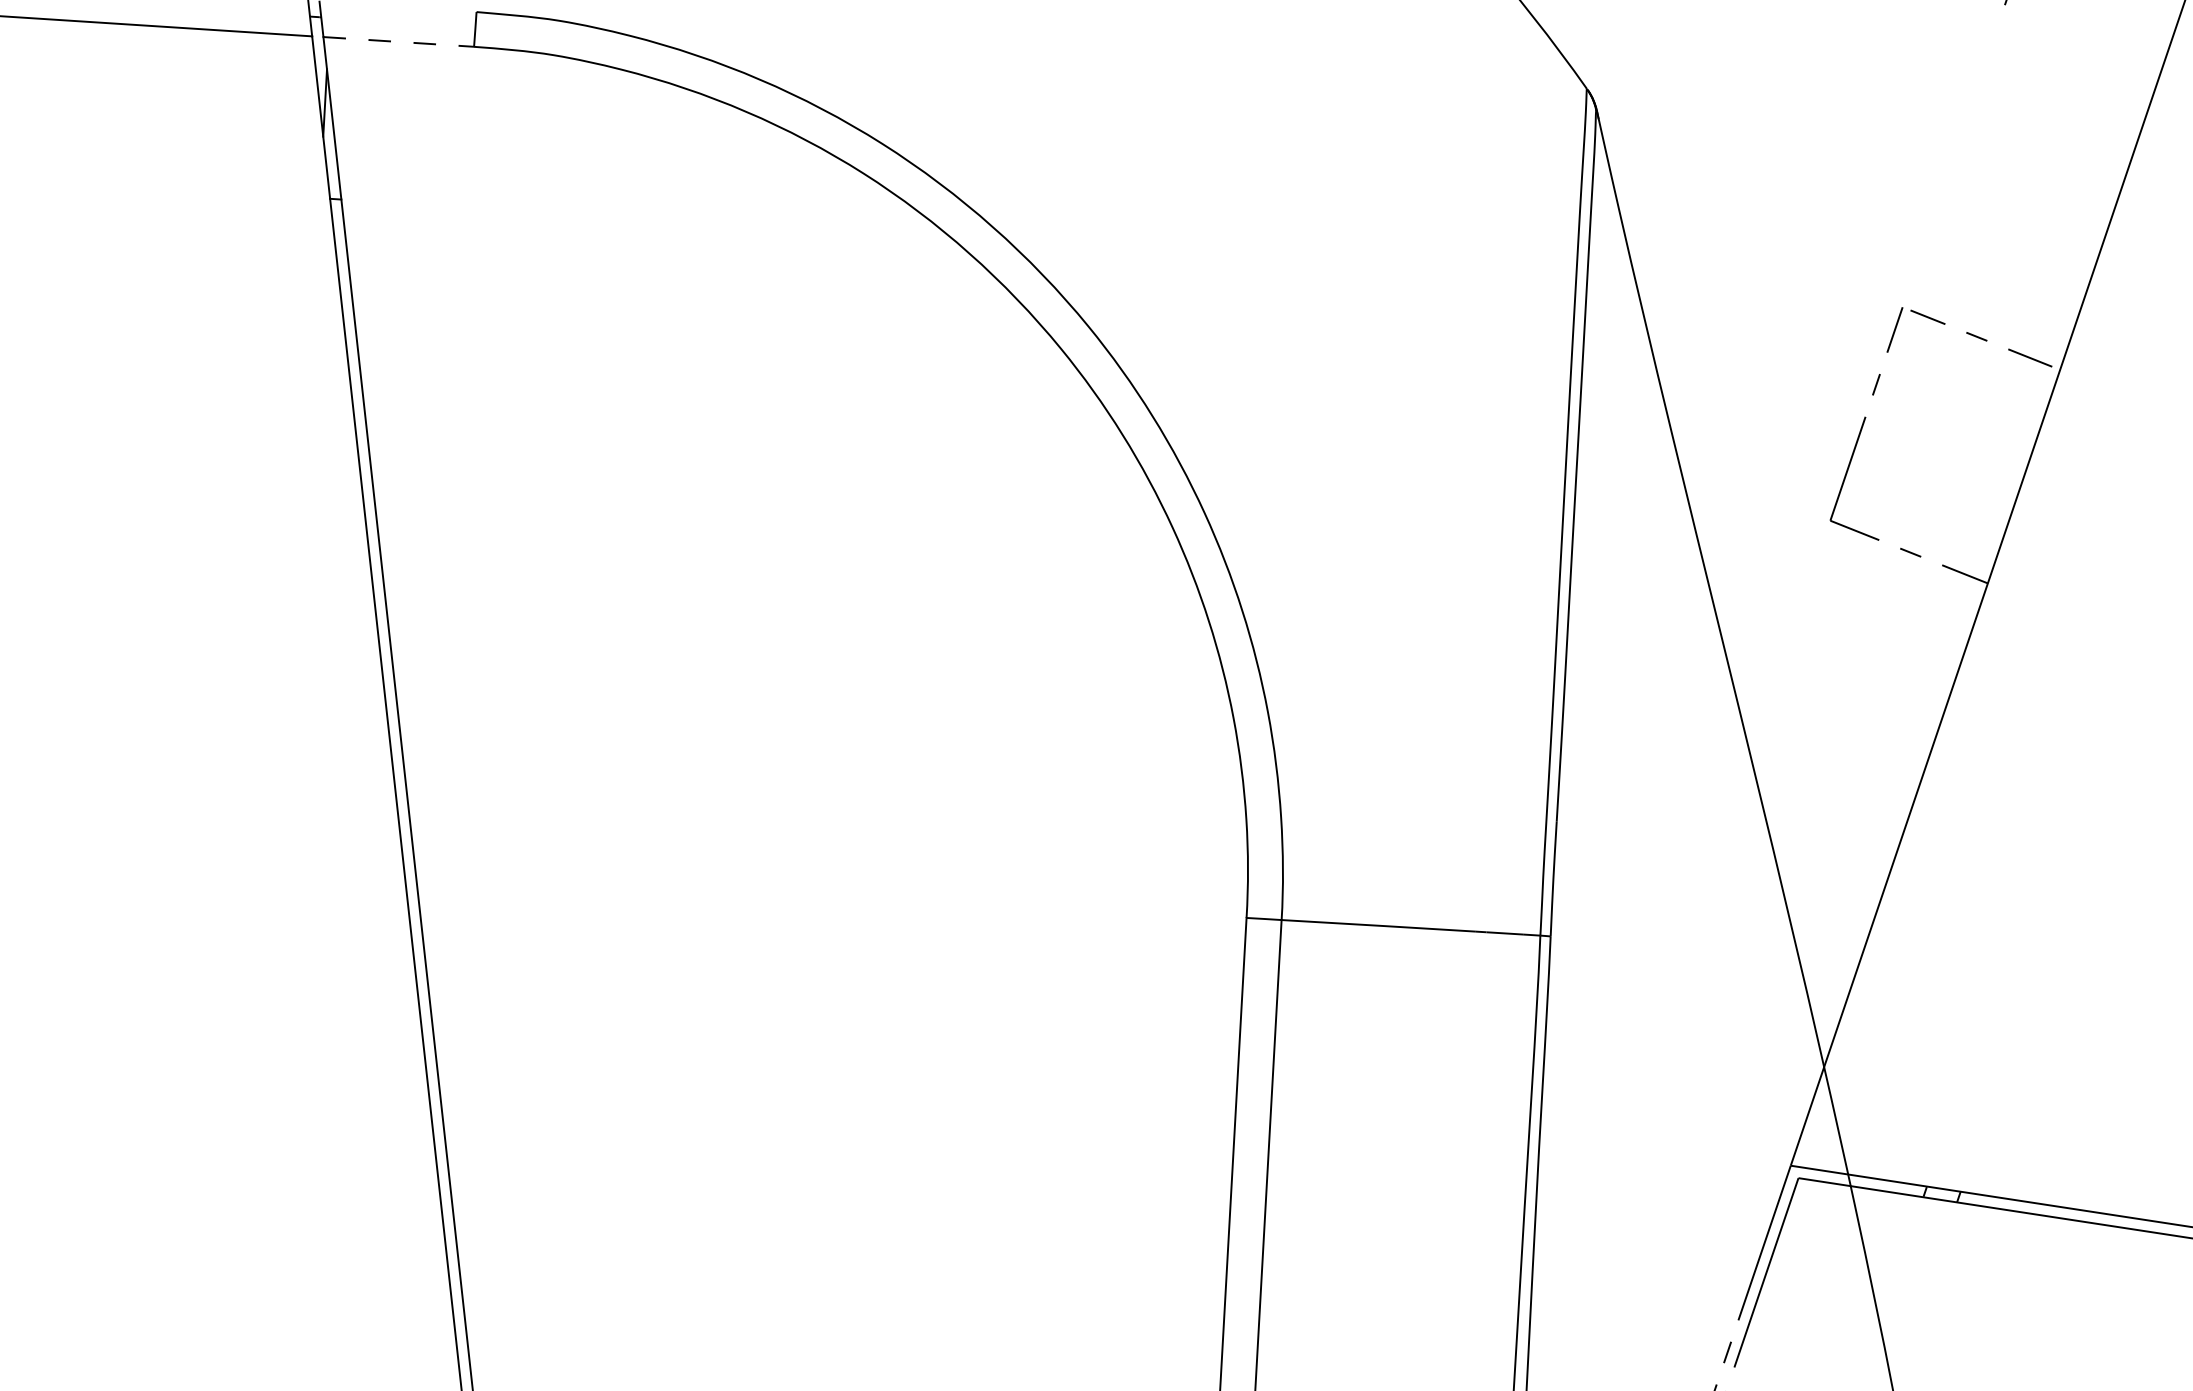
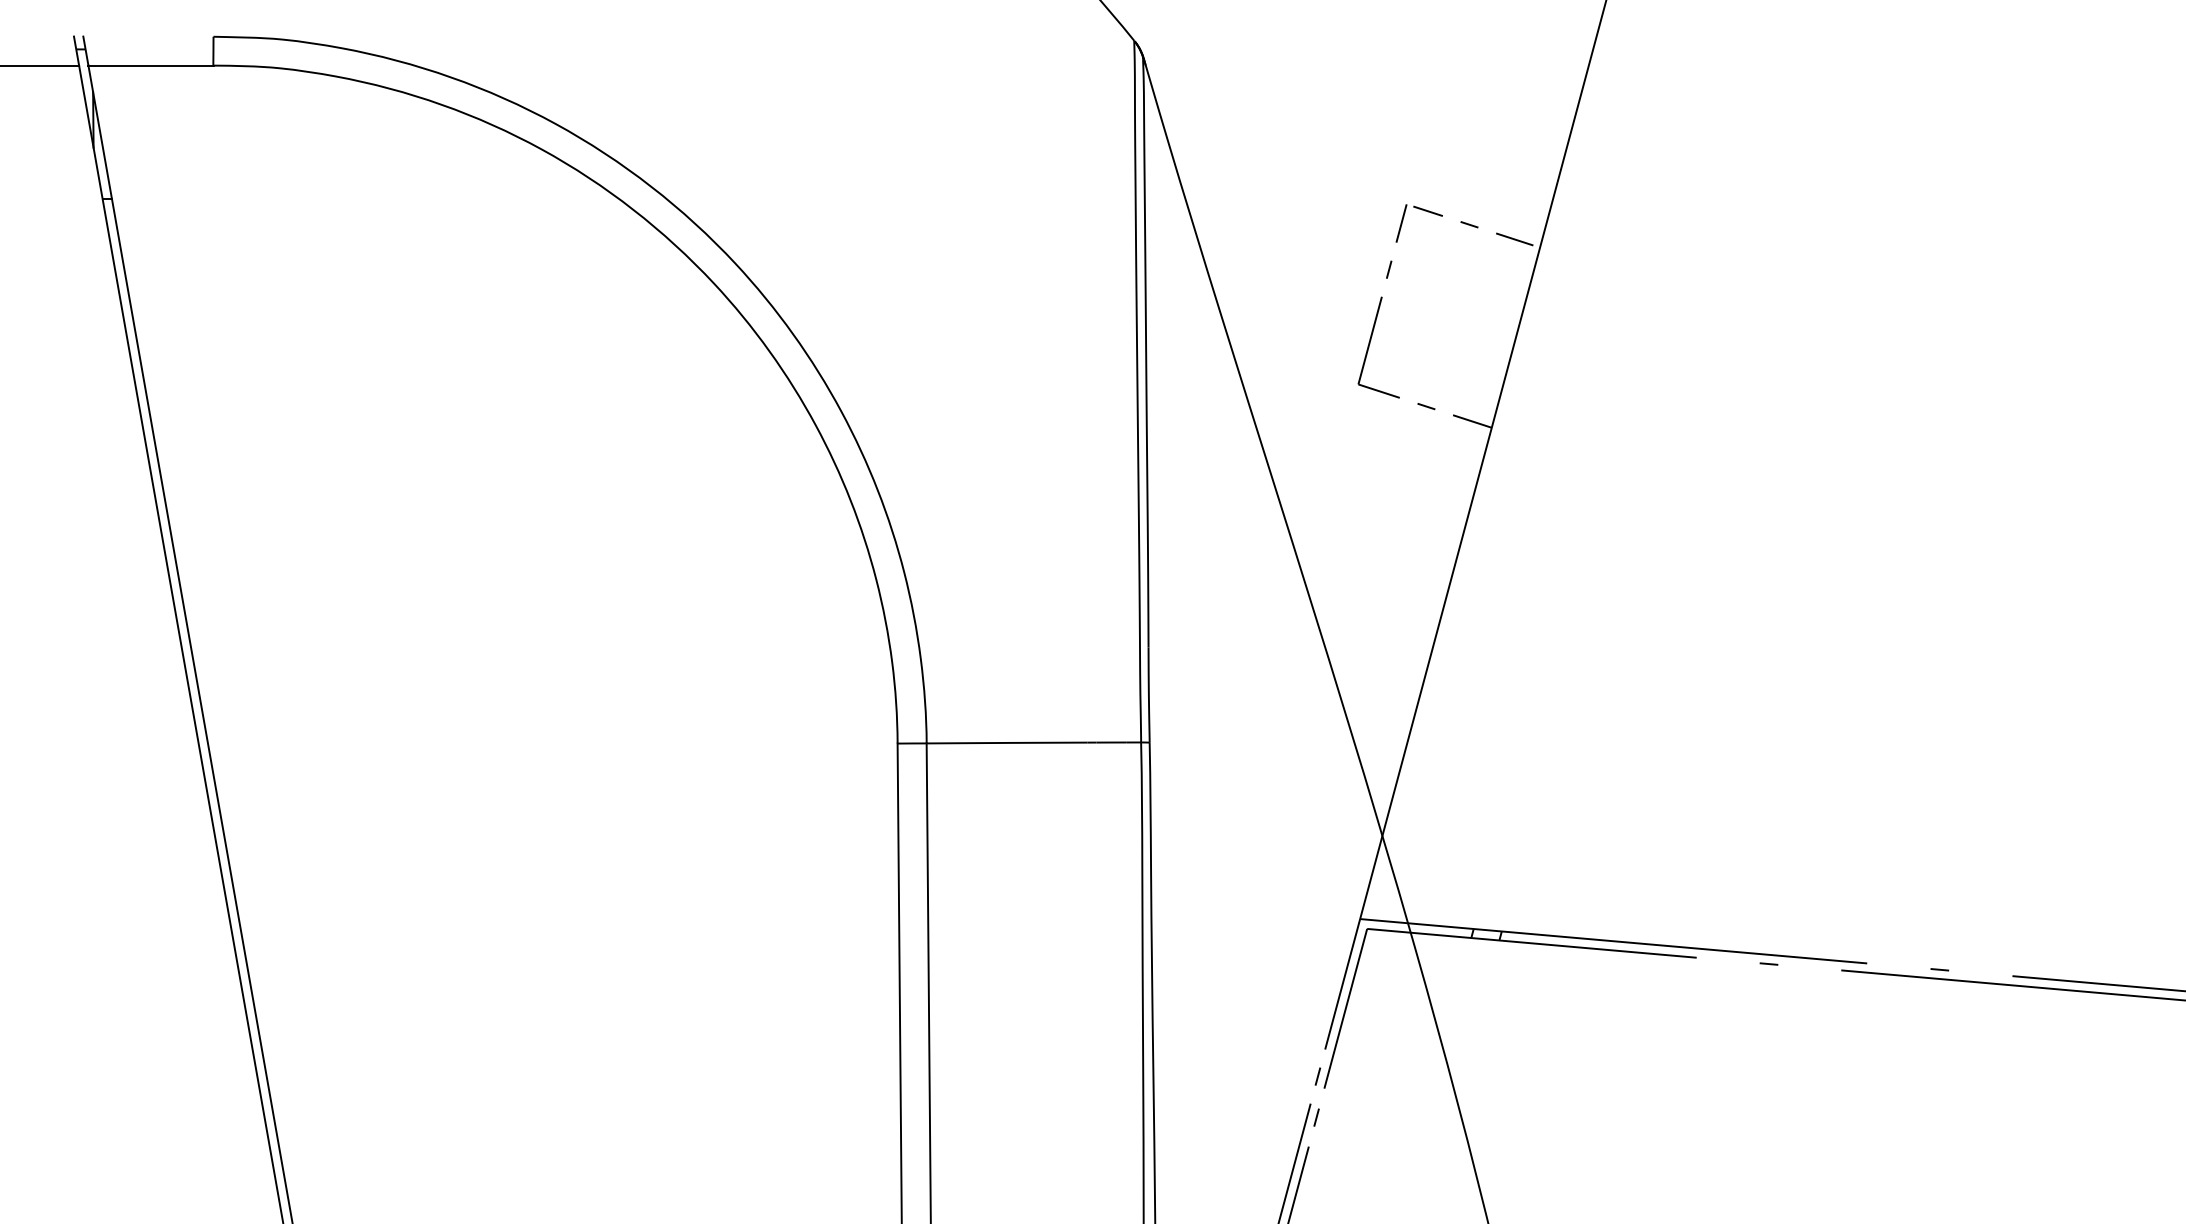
line: (399, 41) -> (151, 65), dashed -> solid

